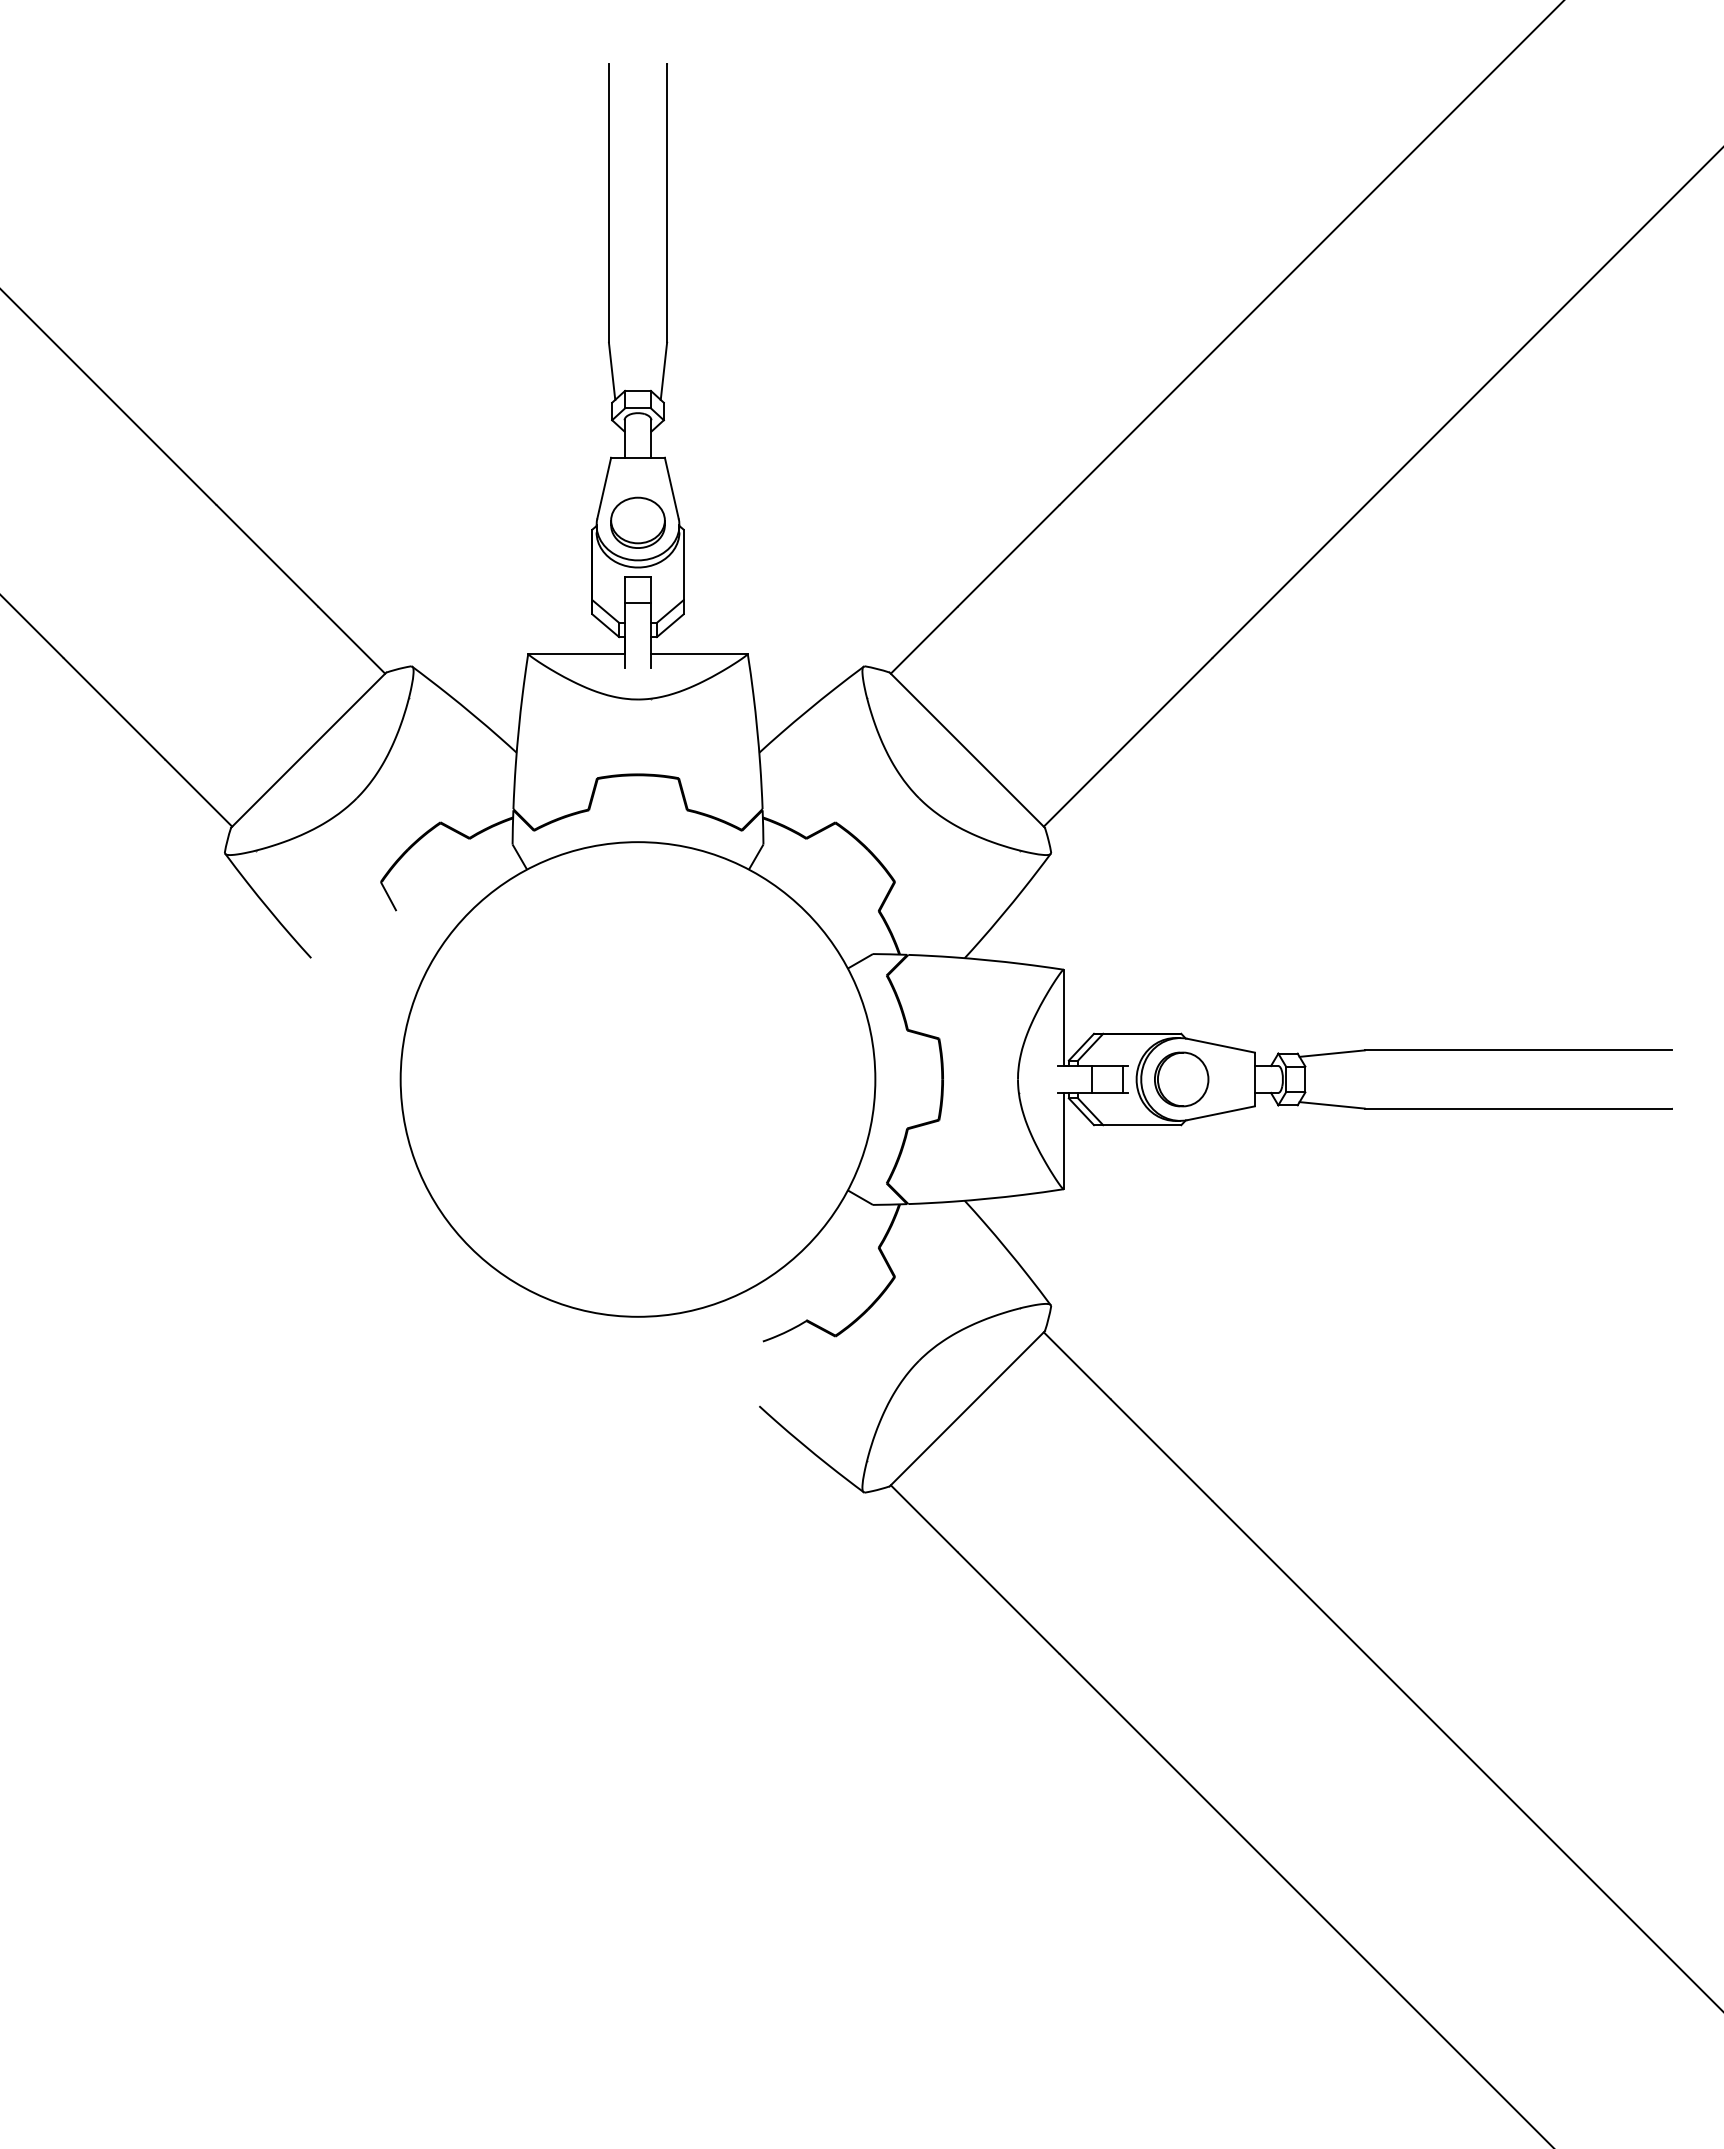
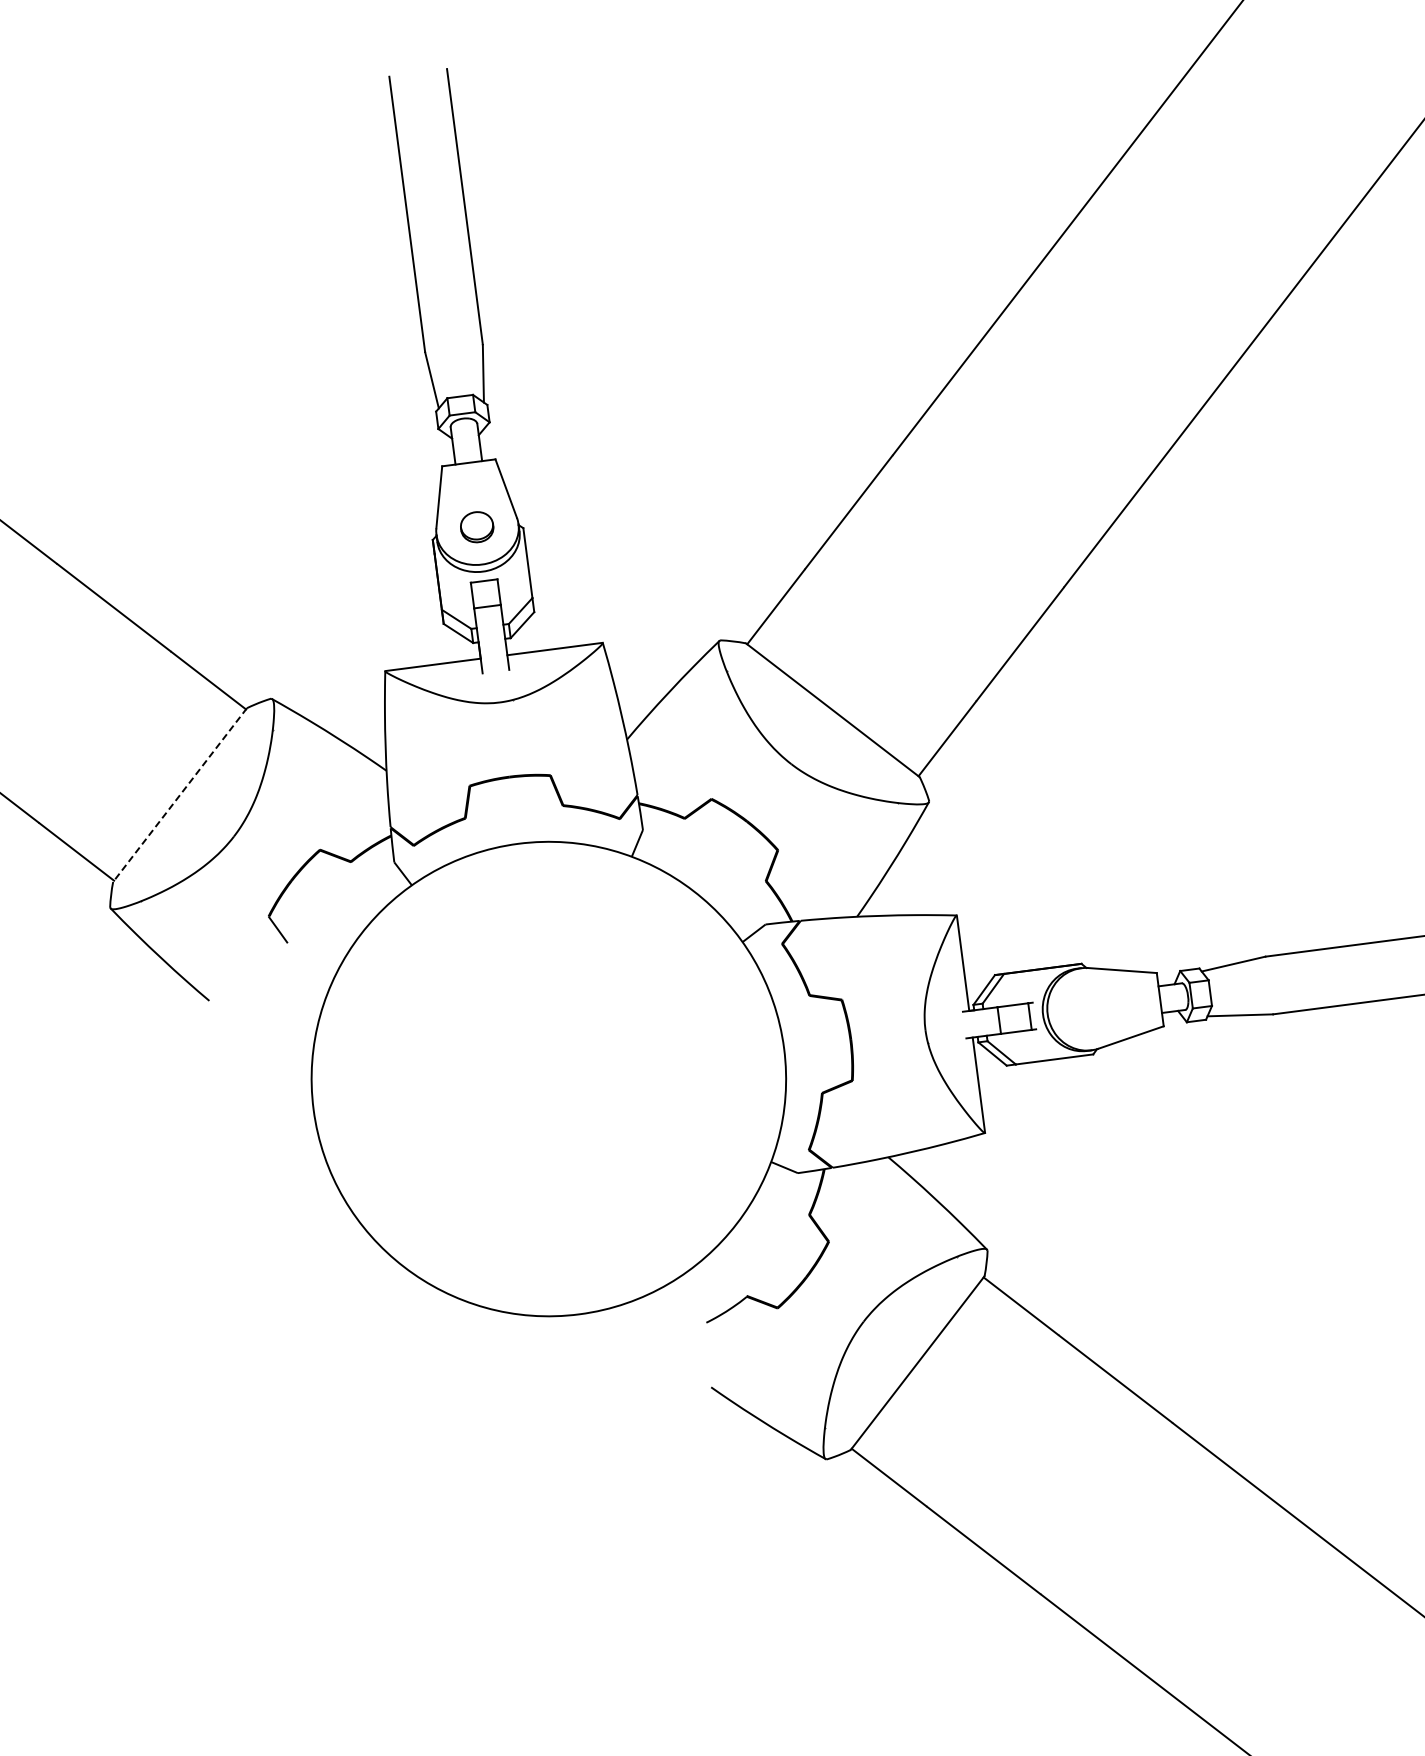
part: (637, 522) -> (476, 527), size x0.6
line: (308, 750) -> (179, 795), solid -> dashed
part: (1181, 1079) -> (1087, 1009), removed

